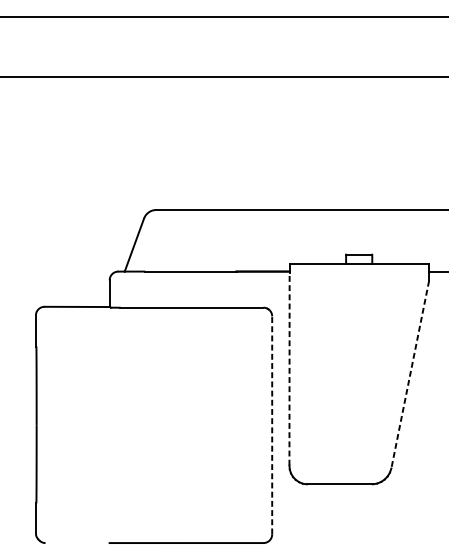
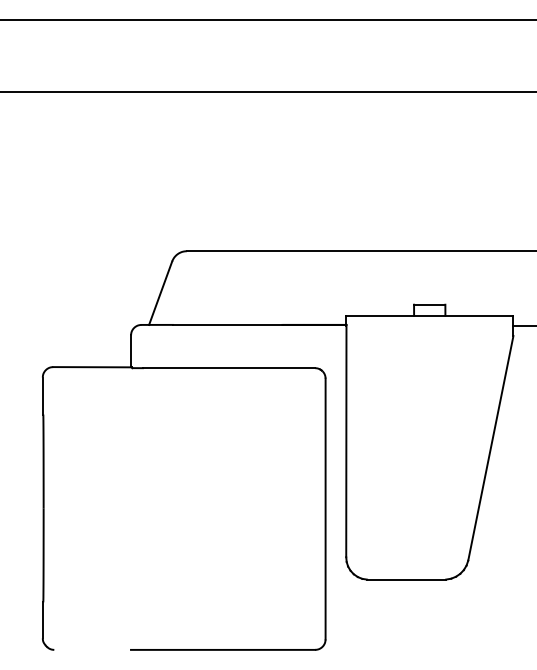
line: (289, 368) -> (346, 441), dashed -> solid
line: (409, 374) -> (490, 448), dashed -> solid
line: (272, 424) -> (325, 508), dashed -> solid

